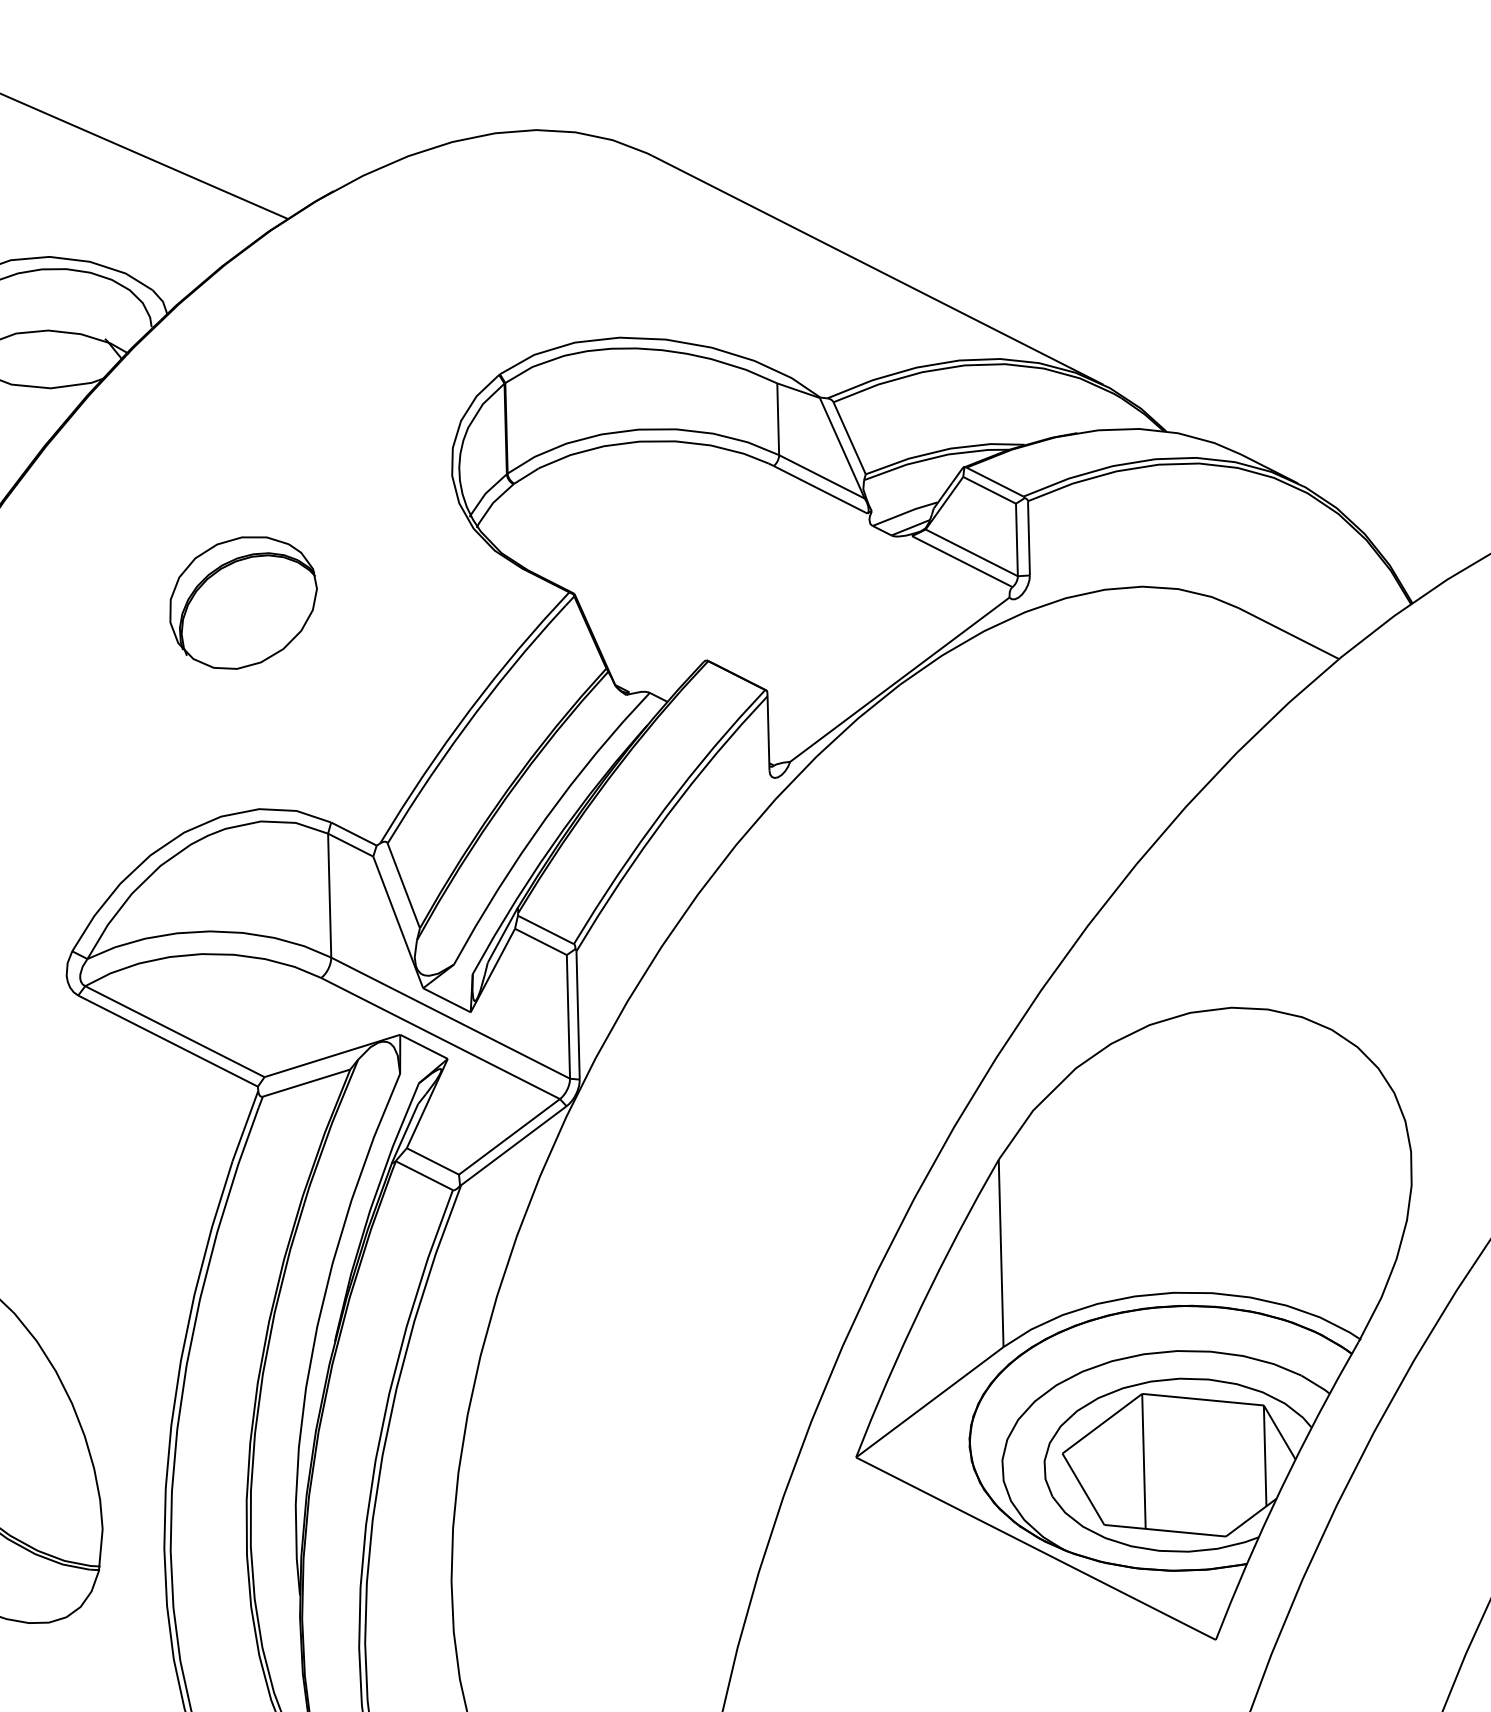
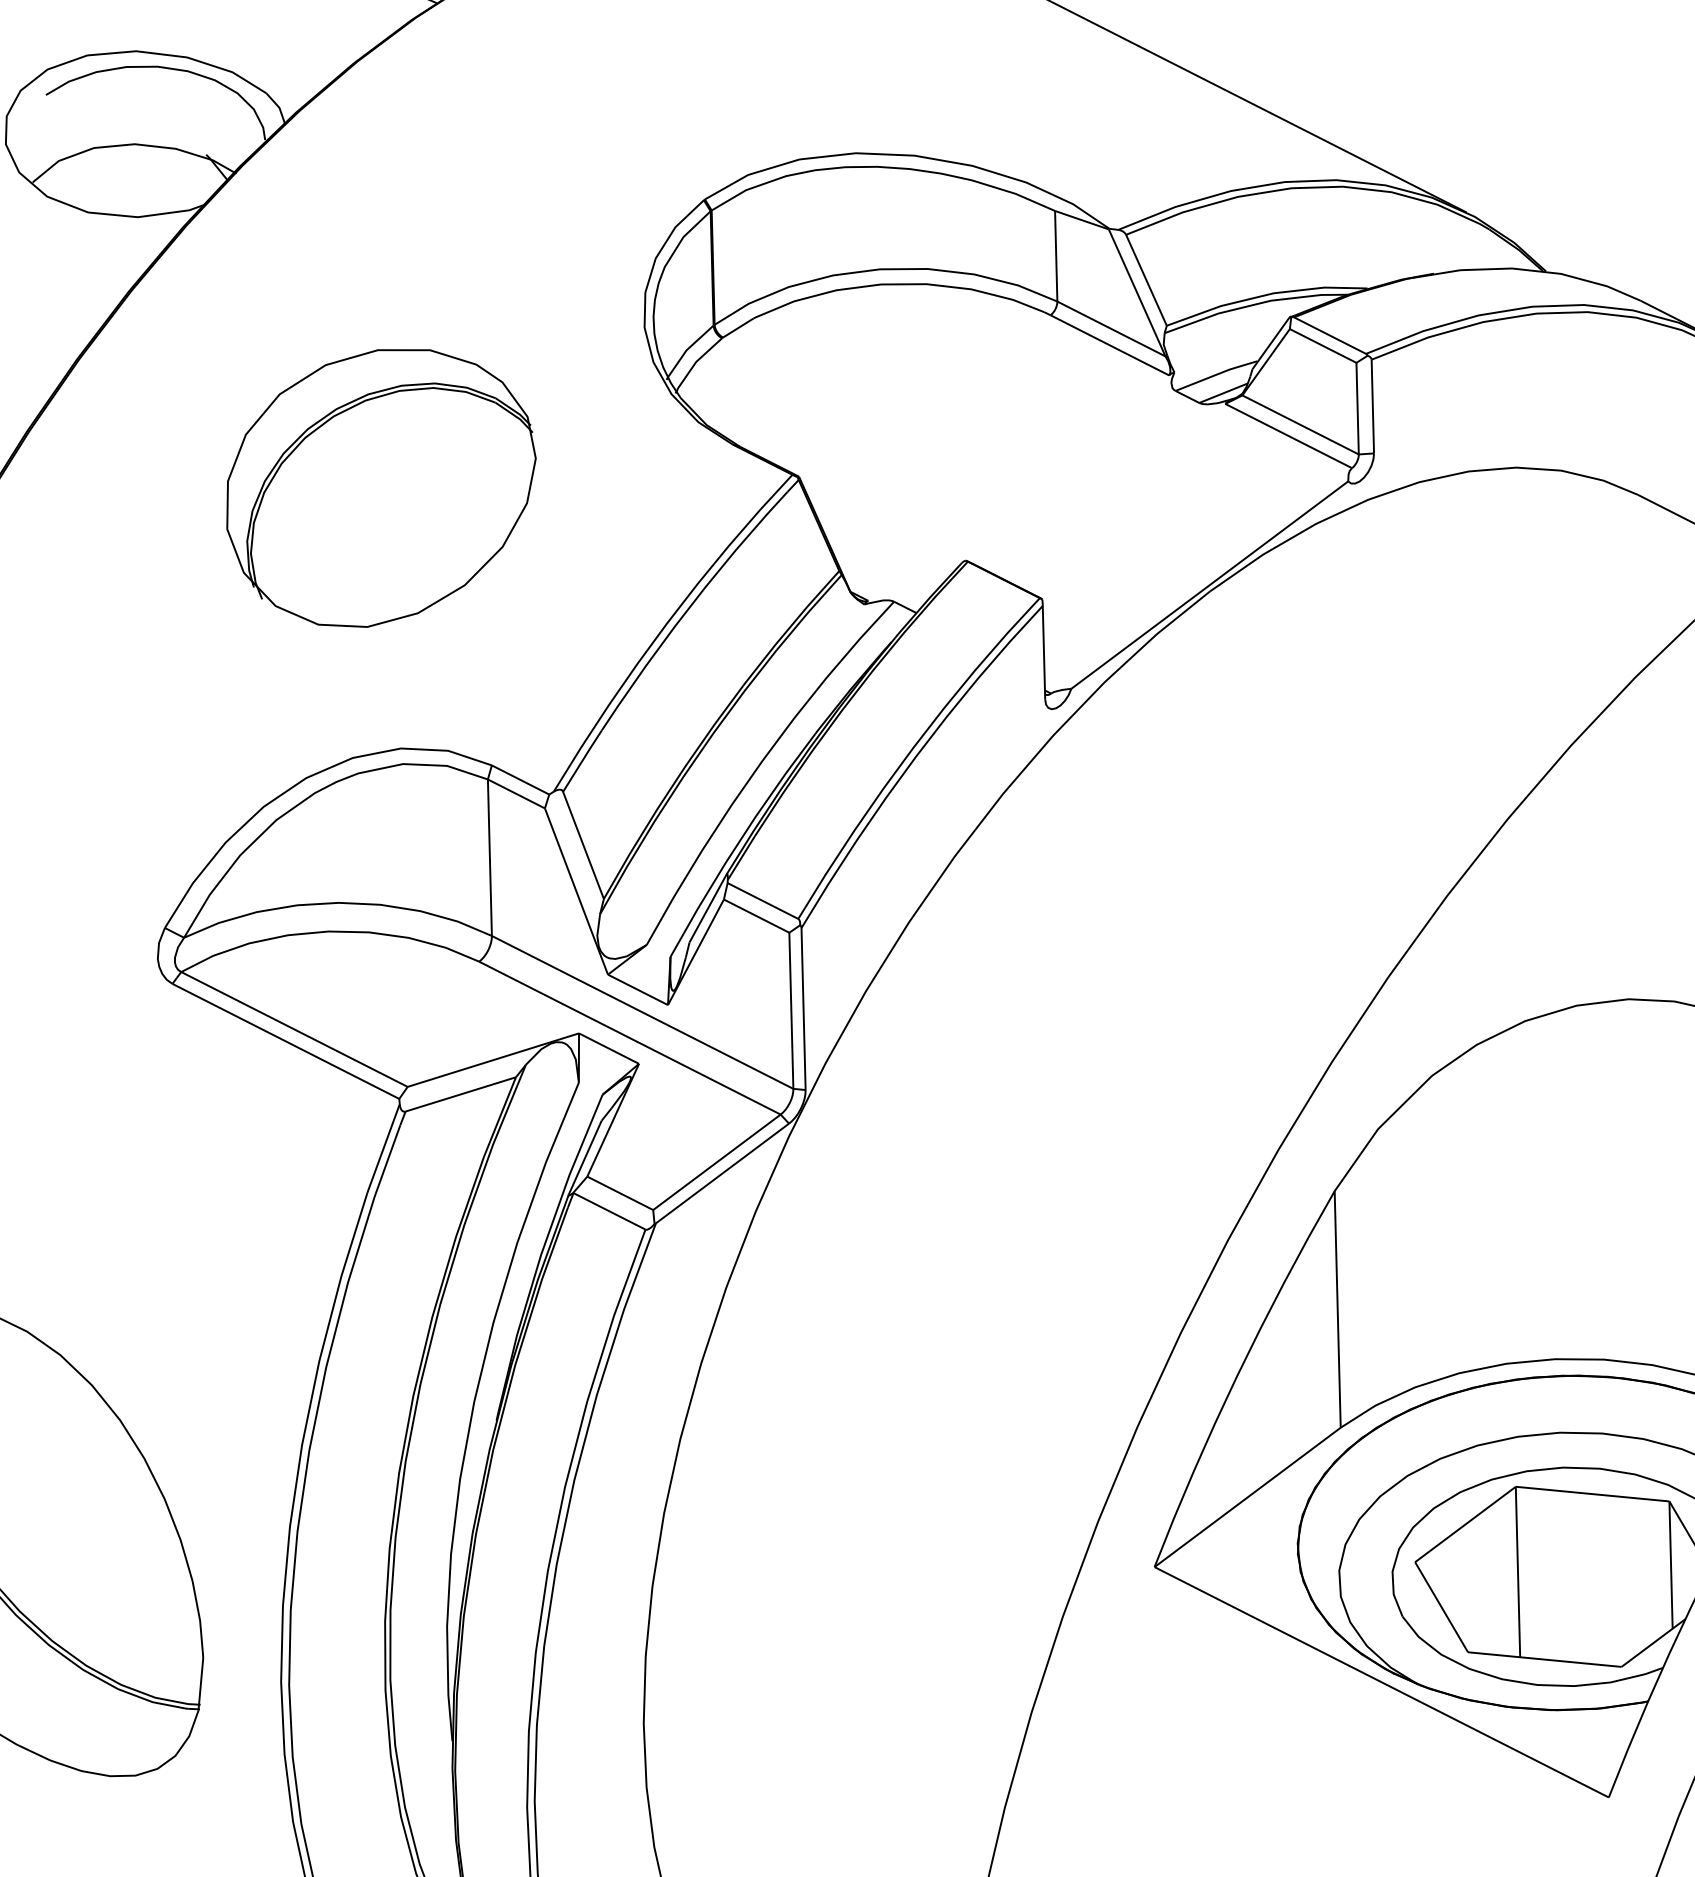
part: (243, 602) -> (381, 487), size x1.67

